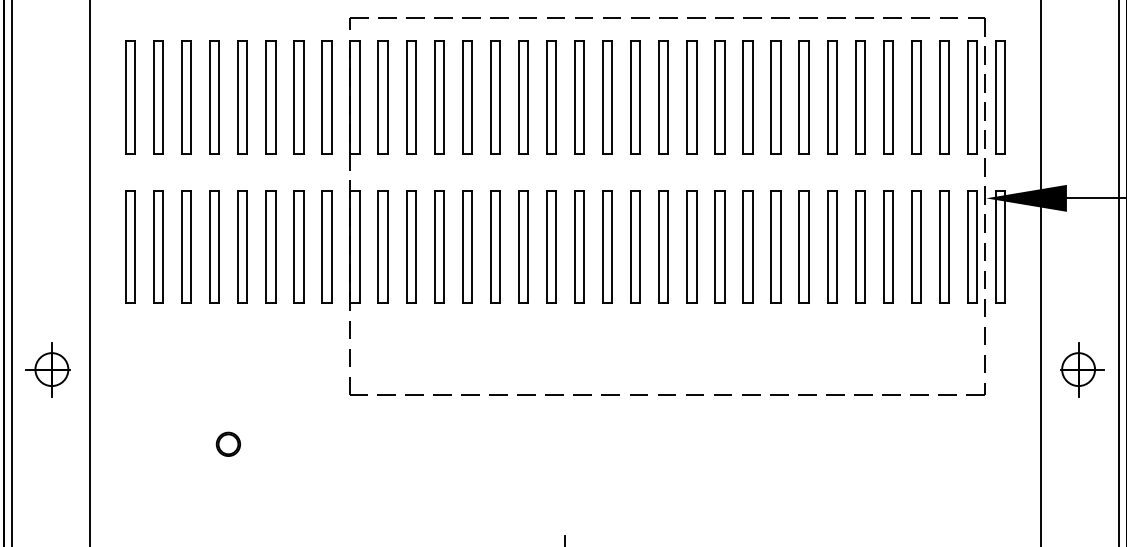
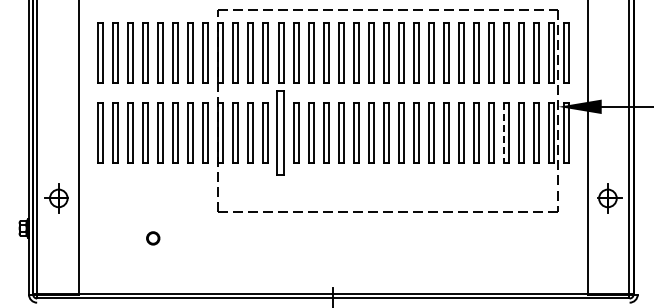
part: (468, 246) -> (281, 132), size x1.4
line: (883, 248) -> (503, 133), solid -> dashed

